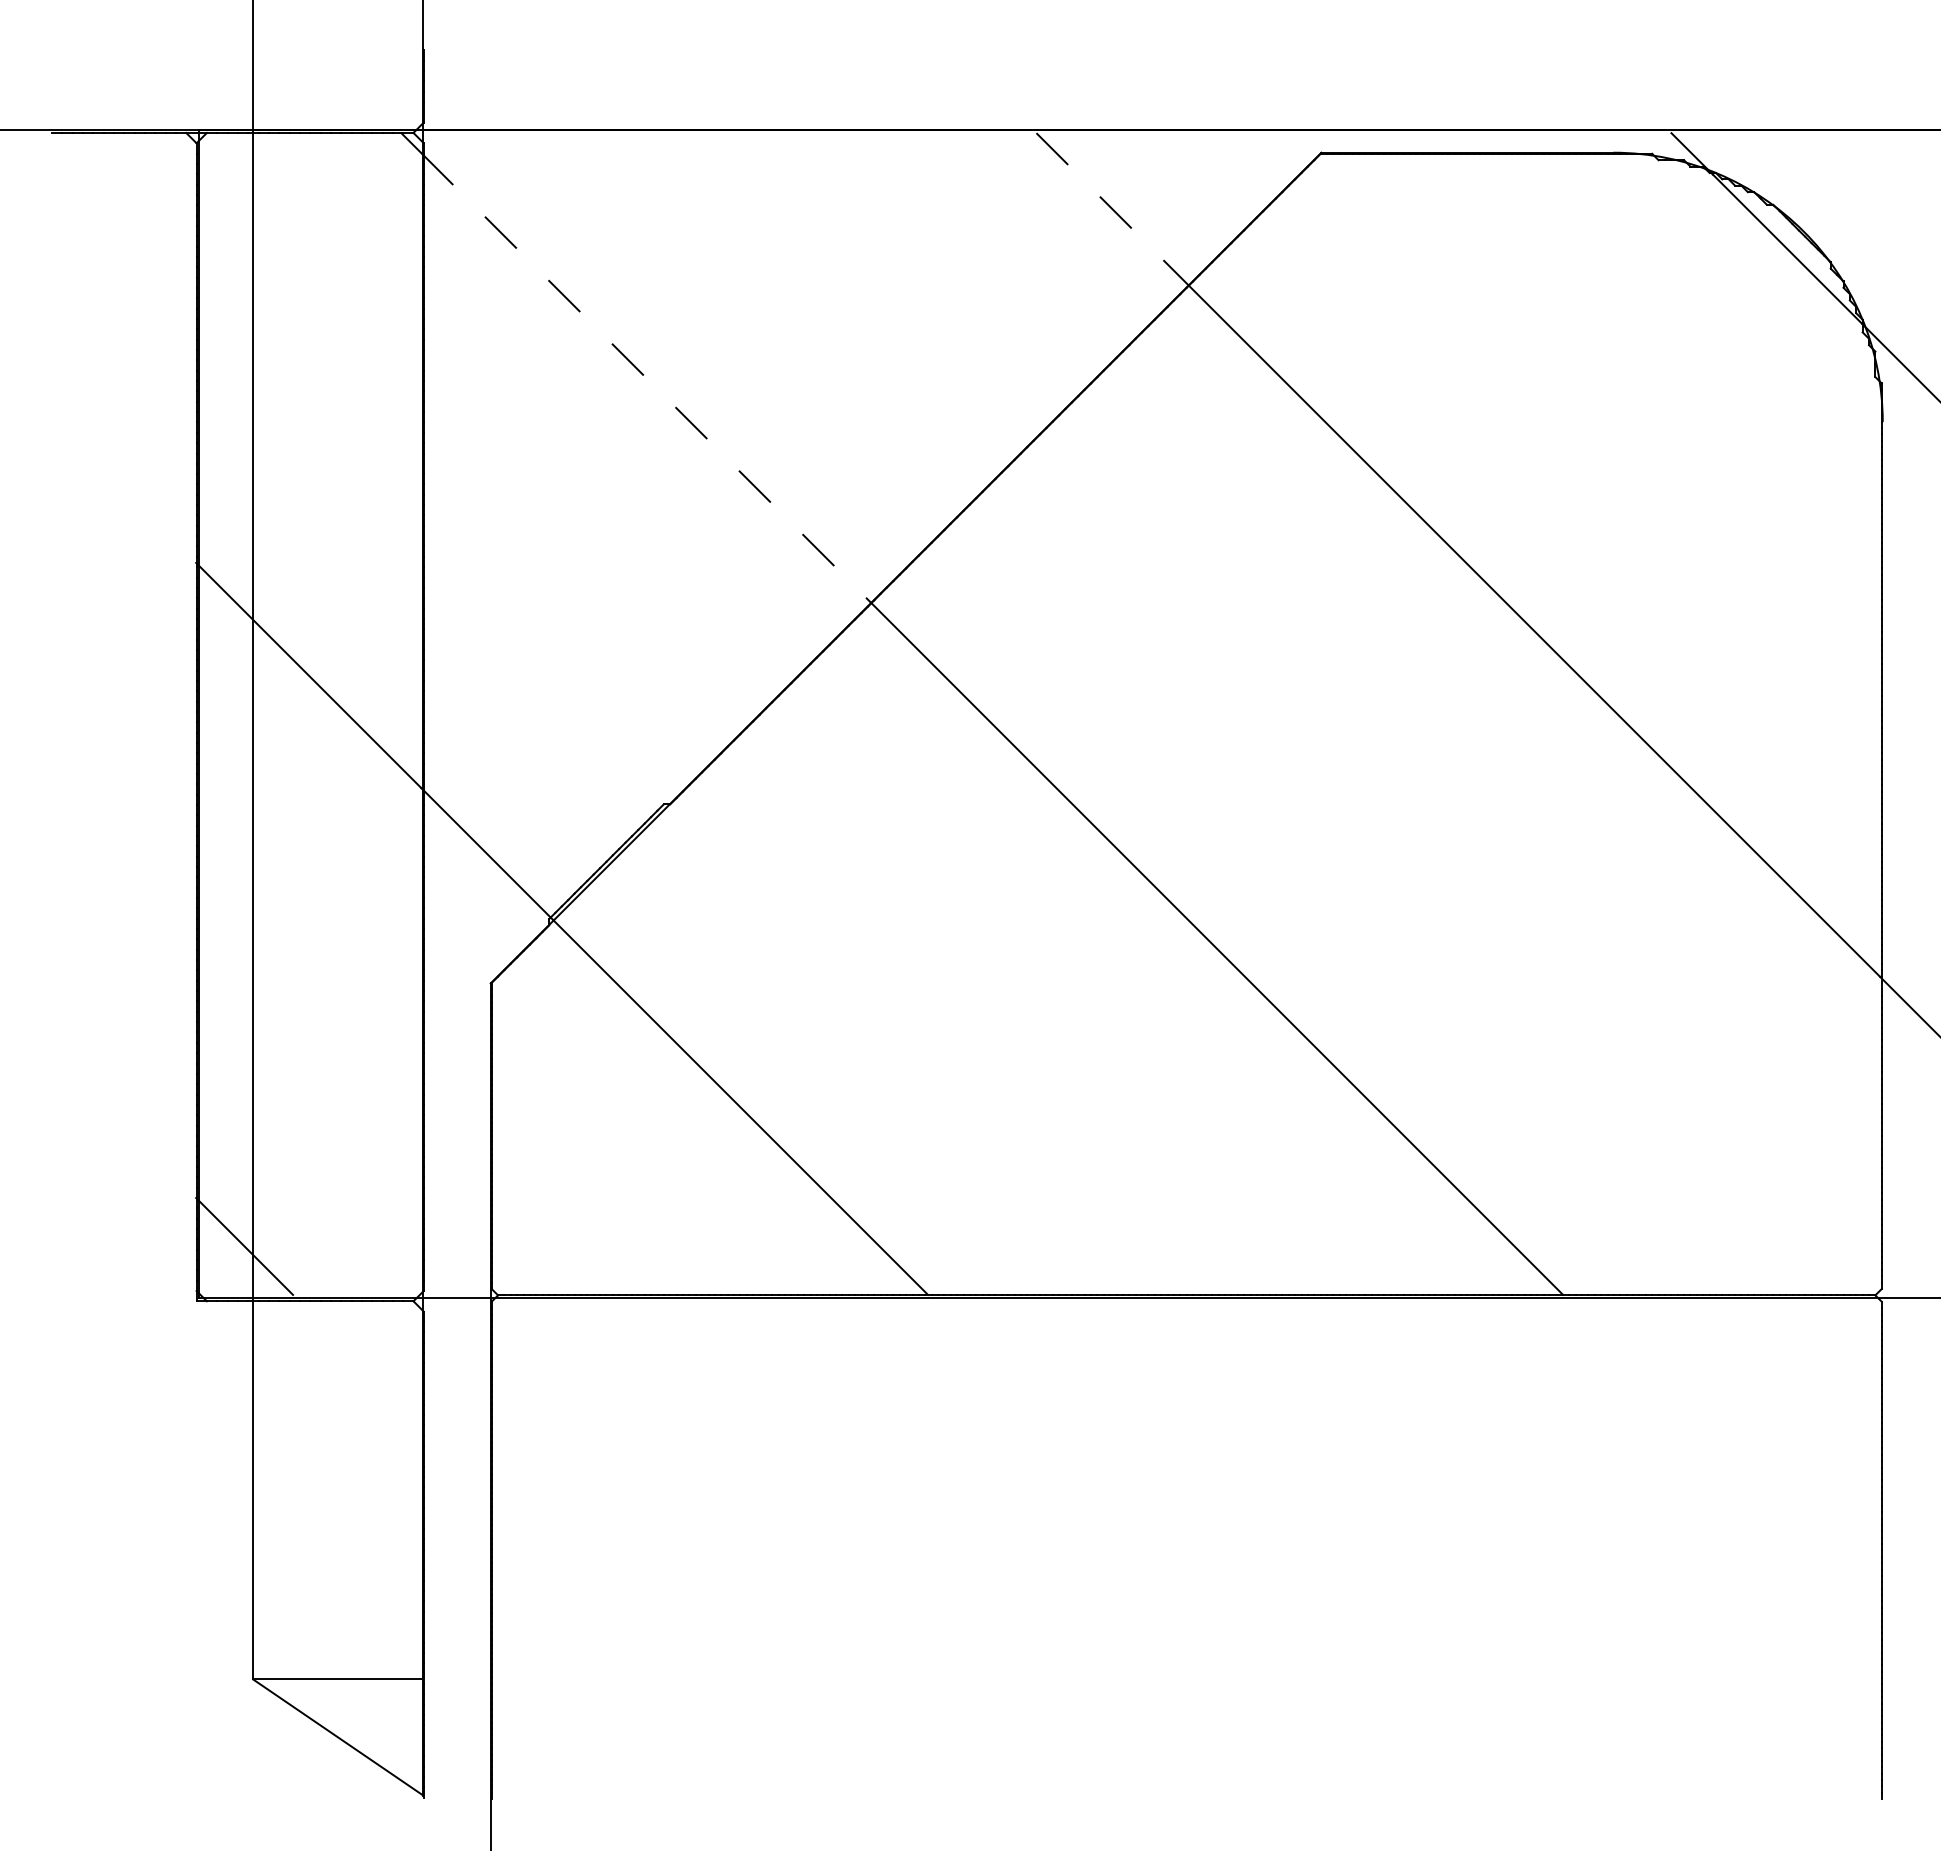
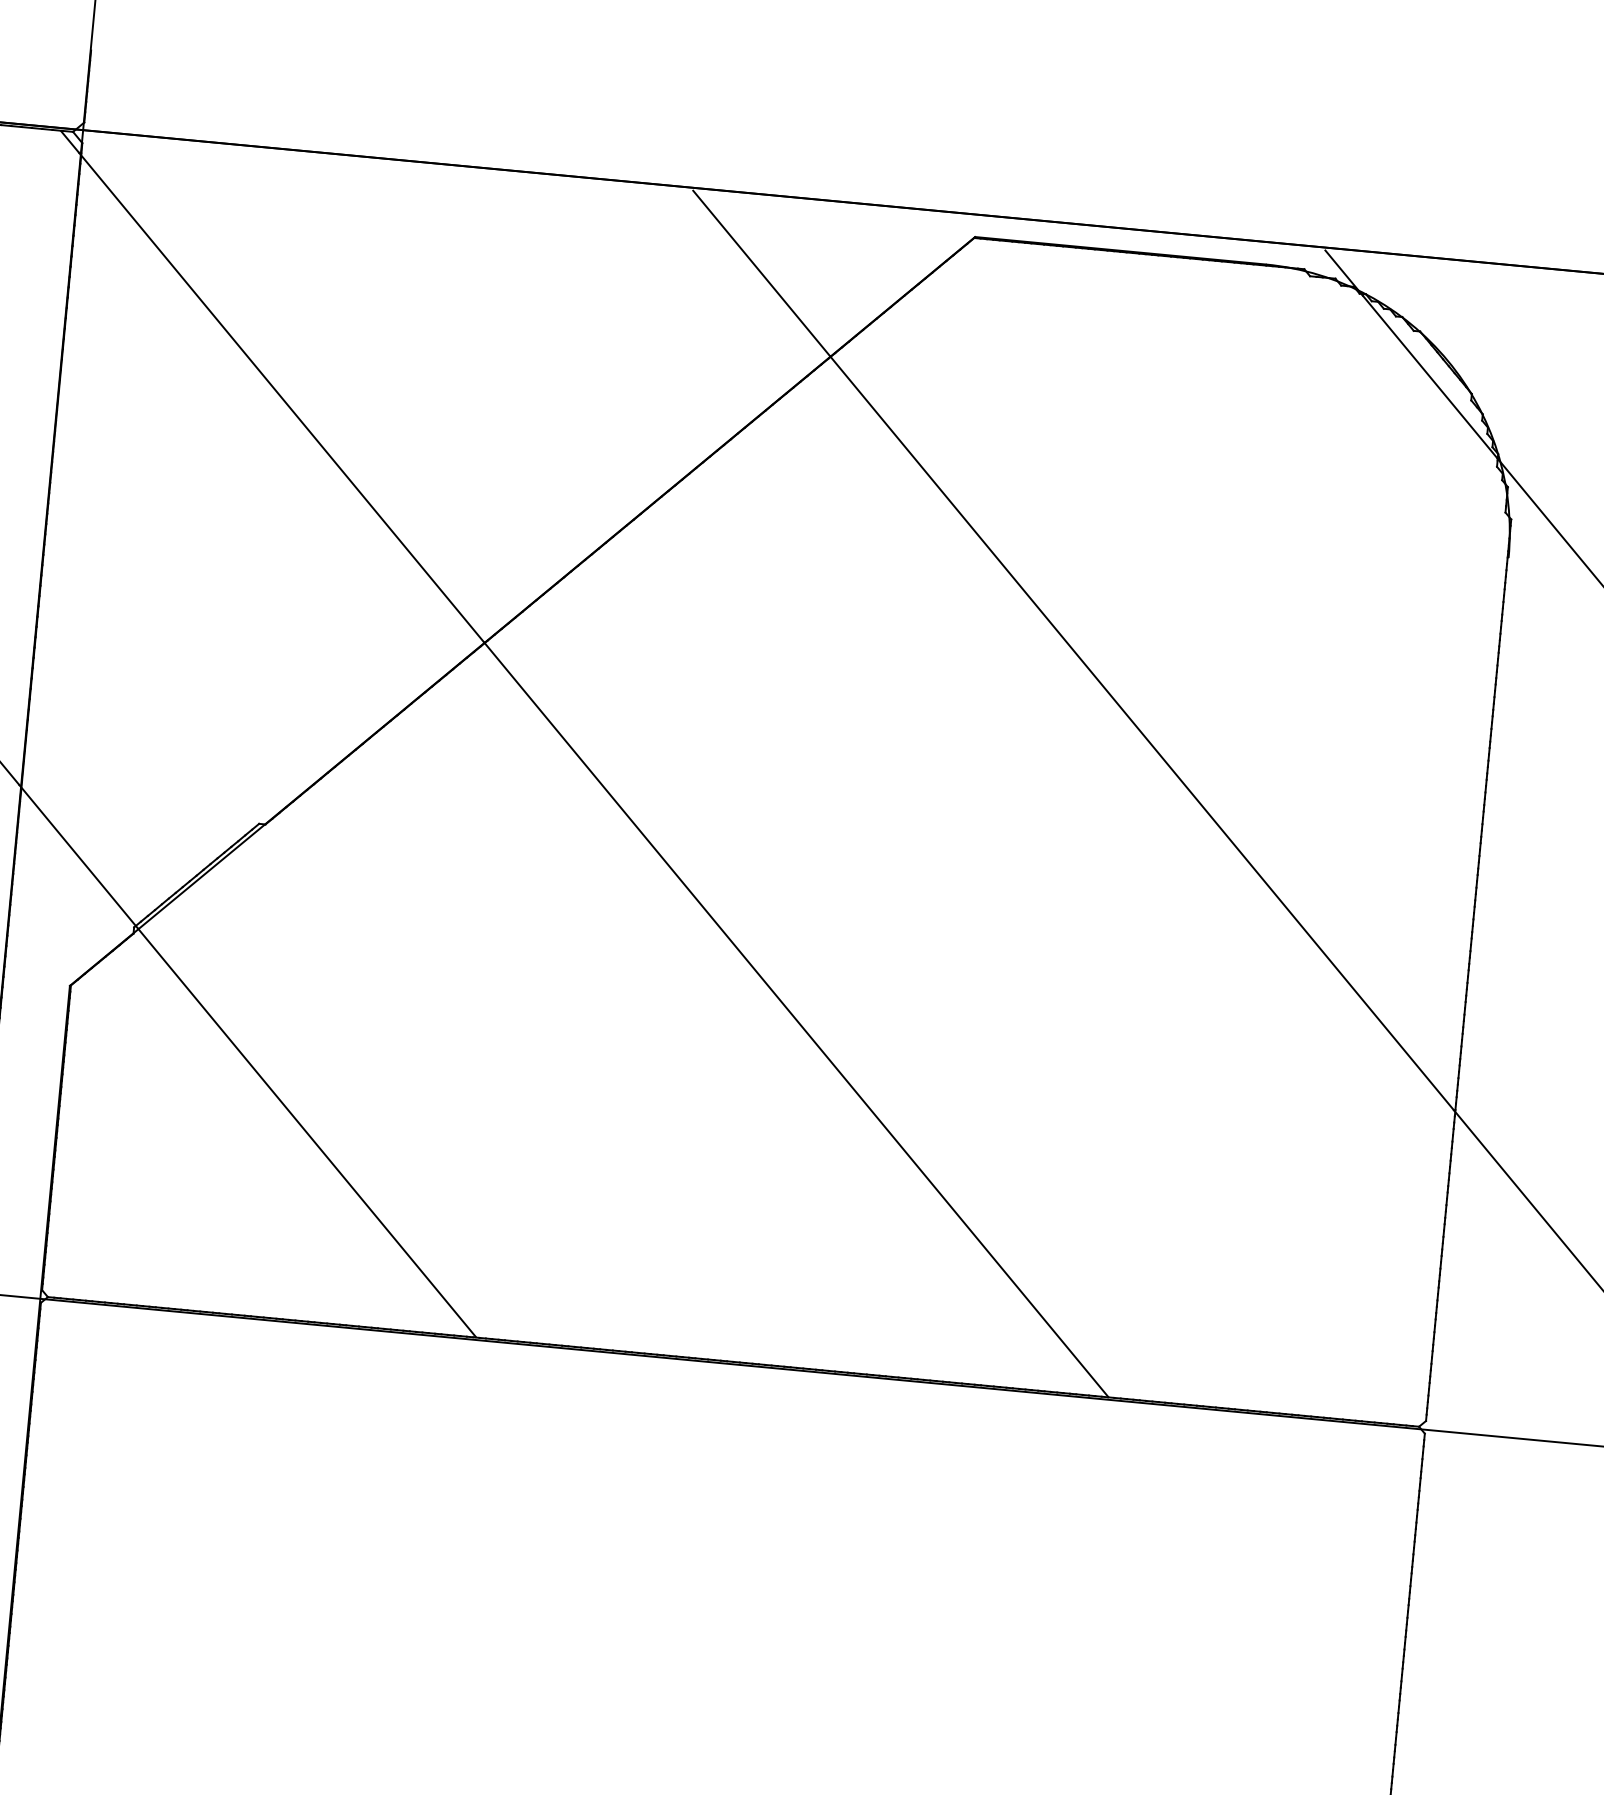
line: (1112, 209) -> (761, 273), dashed -> solid
line: (646, 377) -> (282, 397), dashed -> solid

